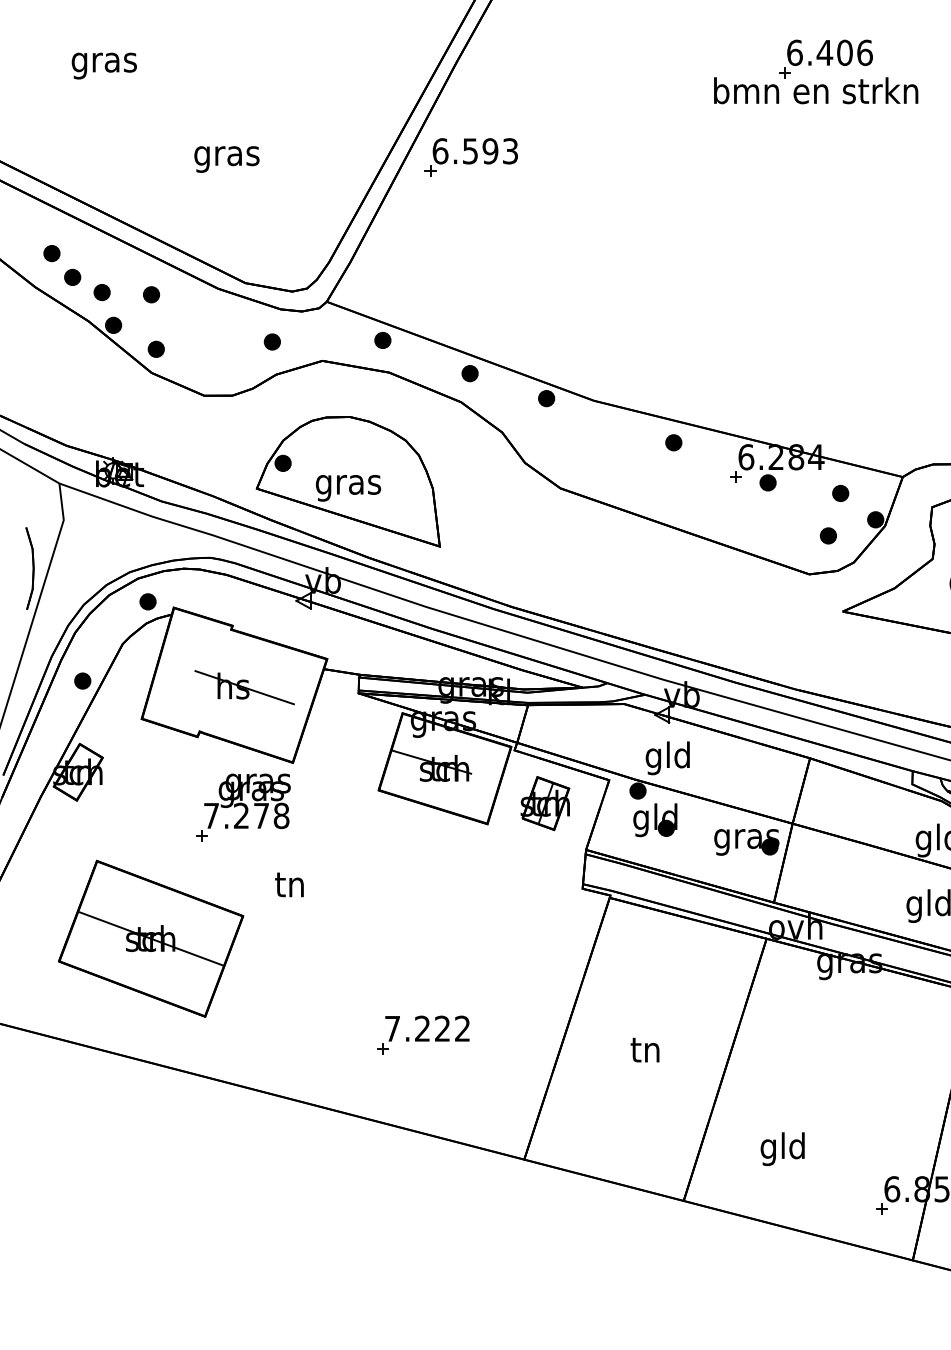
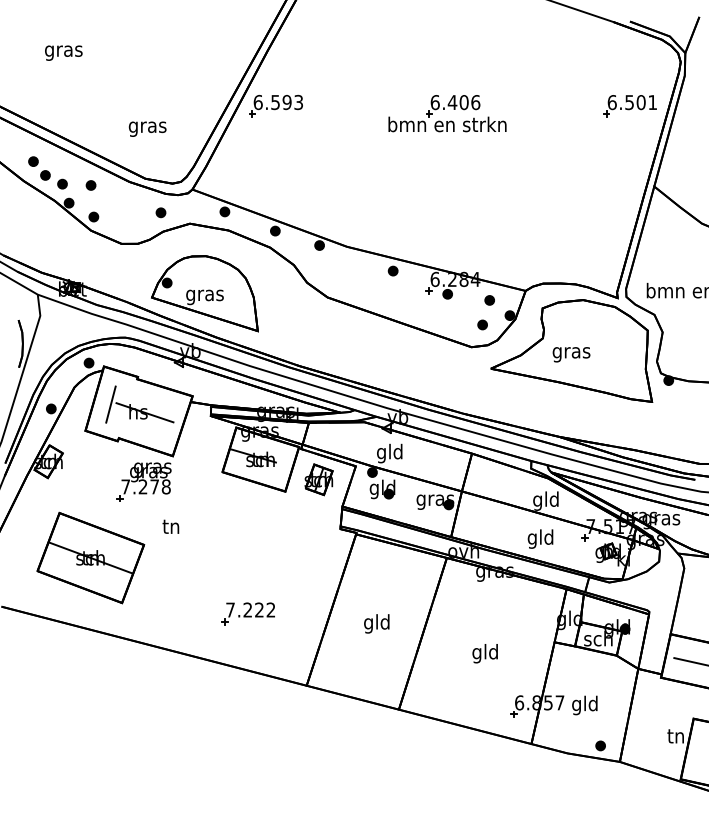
part: (816, 71) -> (447, 113), moved
text: (226, 158) -> (147, 128), moved
line: (185, 673) -> (110, 404), added
text: (644, 1052) -> (376, 623), tn -> gld
text: (781, 1148) -> (484, 653), moved

